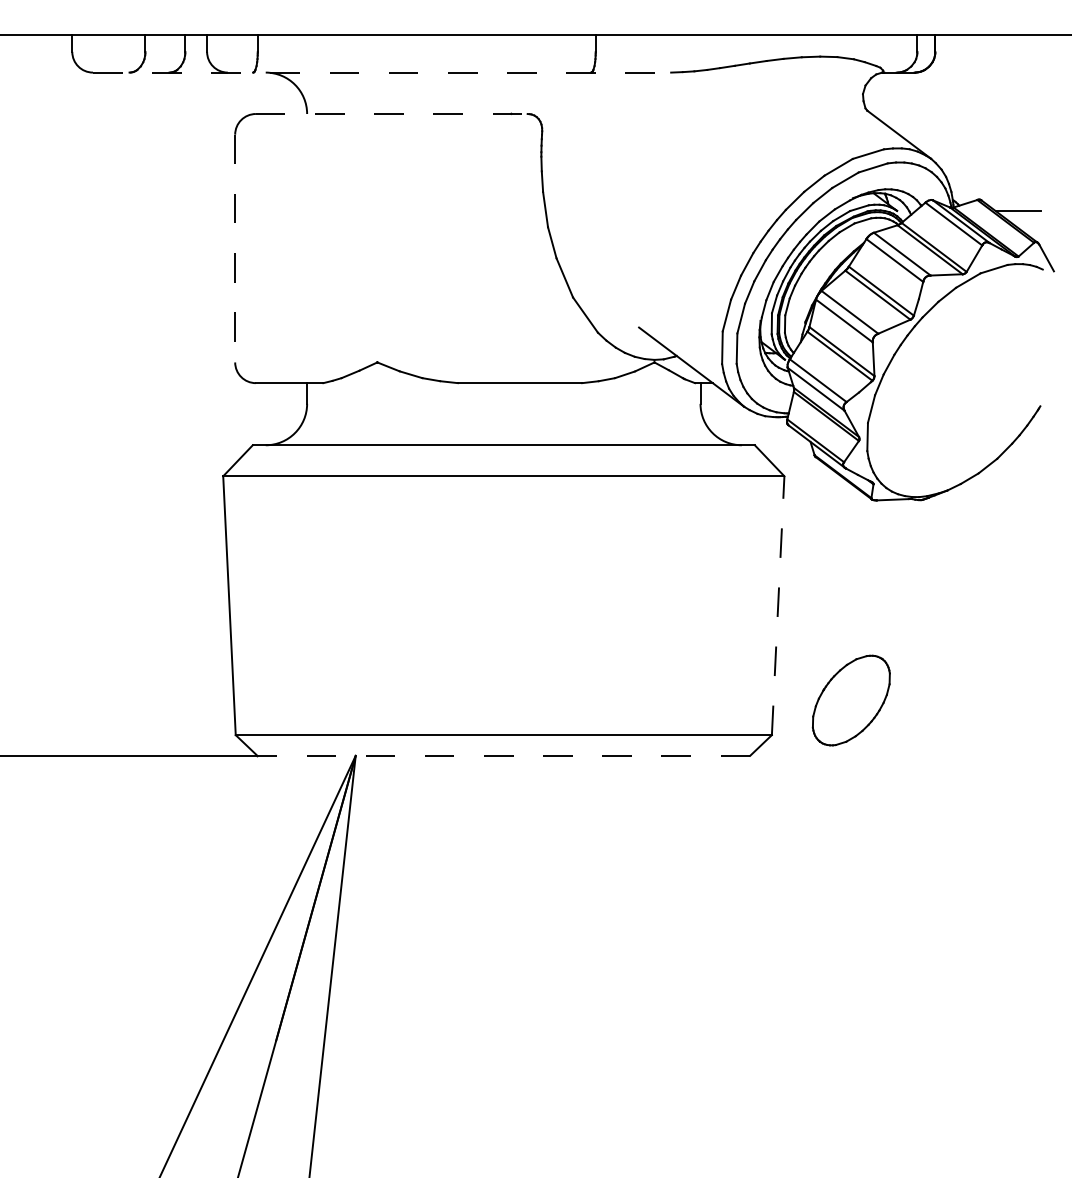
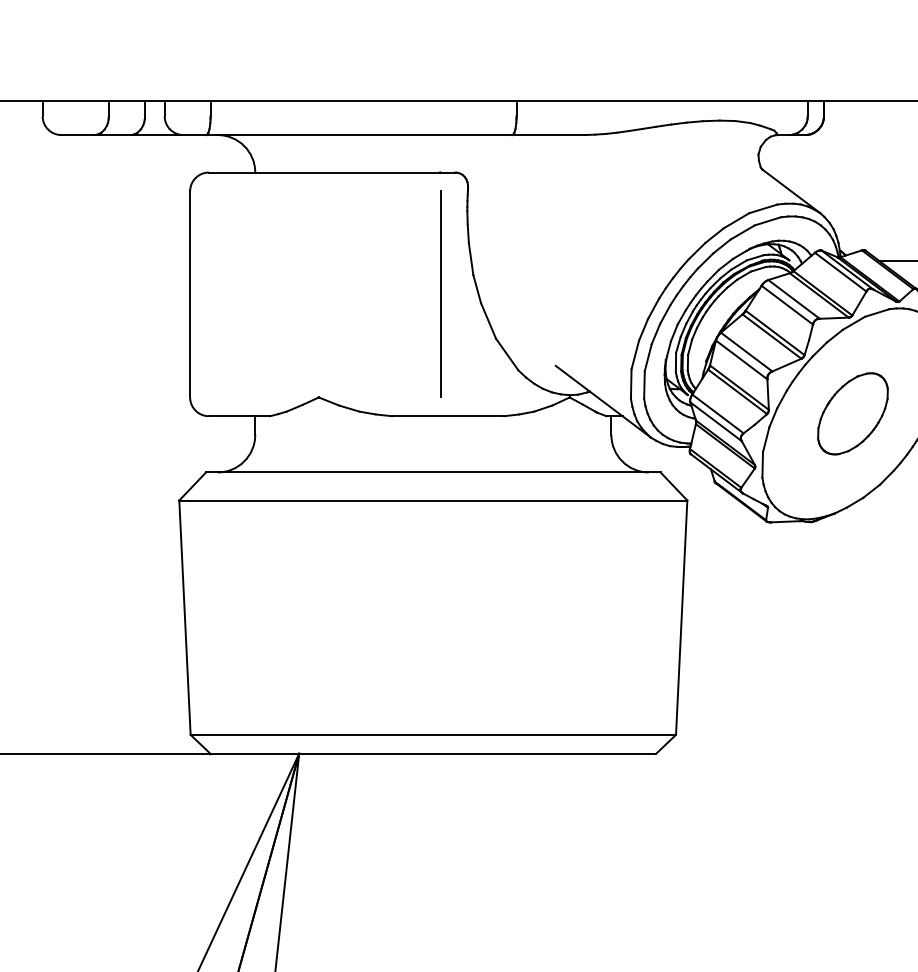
line: (382, 72) -> (323, 134), dashed -> solid
line: (391, 114) -> (331, 173), dashed -> solid
line: (235, 248) -> (190, 294), dashed -> solid
line: (512, 248) -> (441, 294), added
line: (778, 605) -> (681, 617), dashed -> solid
part: (850, 700) -> (852, 413), moved
line: (503, 755) -> (433, 753), dashed -> solid

